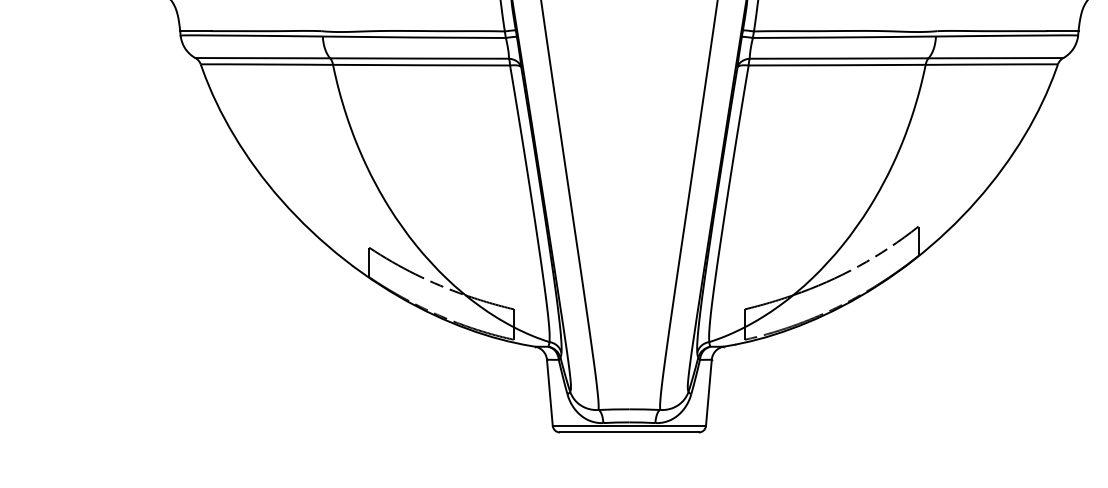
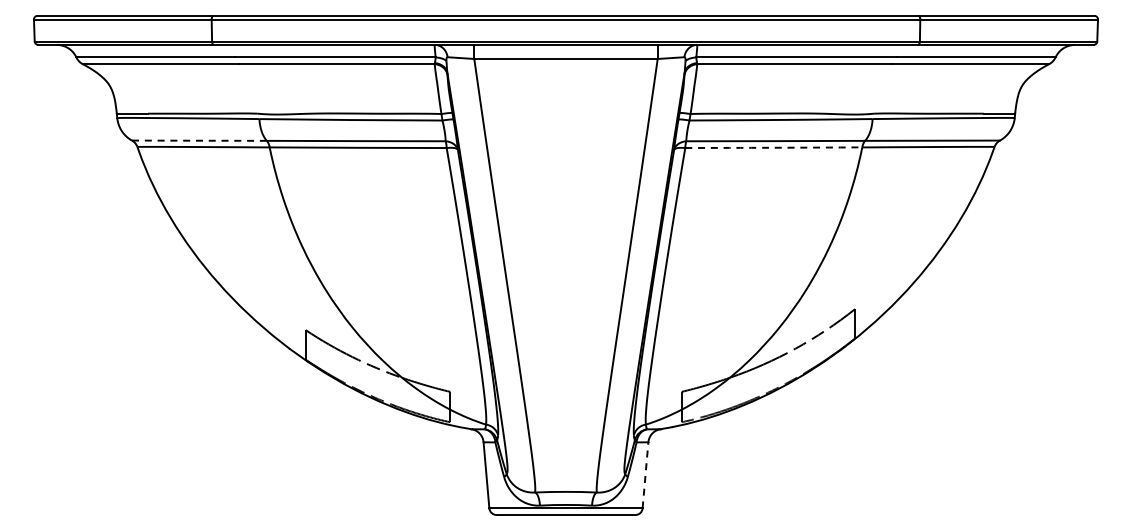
line: (262, 57) -> (199, 140), solid -> dashed
arc: (836, 64) -> (773, 147), solid -> dashed
line: (708, 391) -> (645, 474), solid -> dashed

